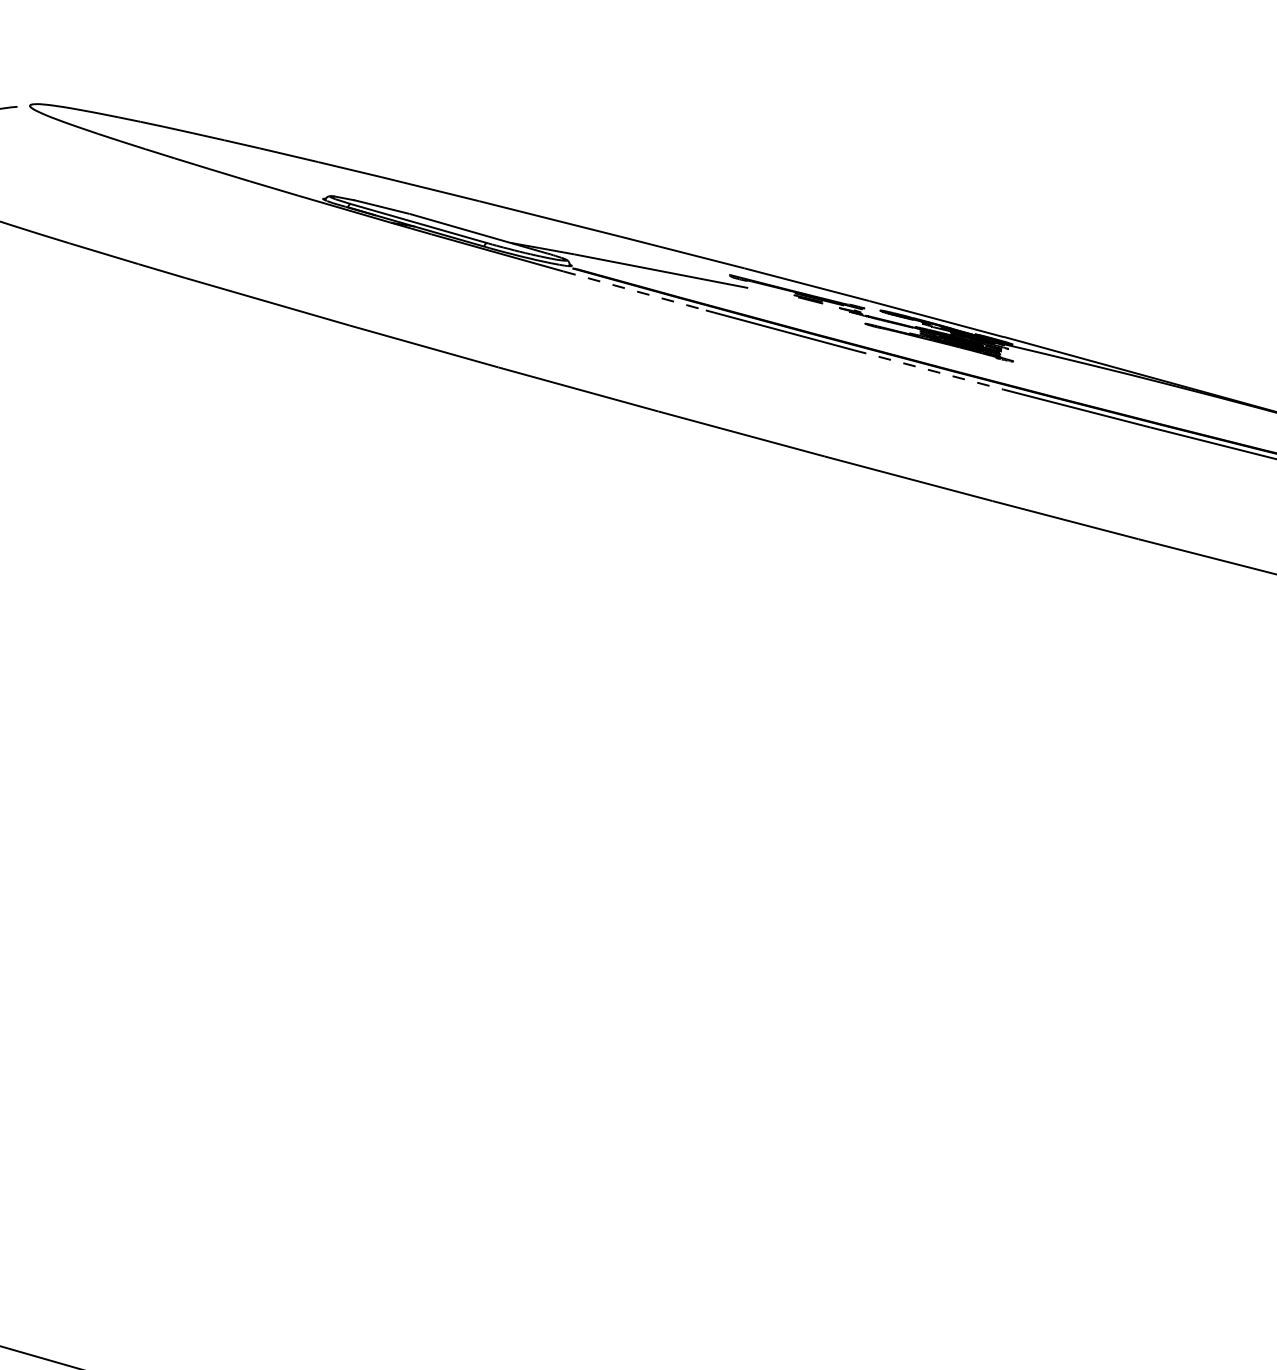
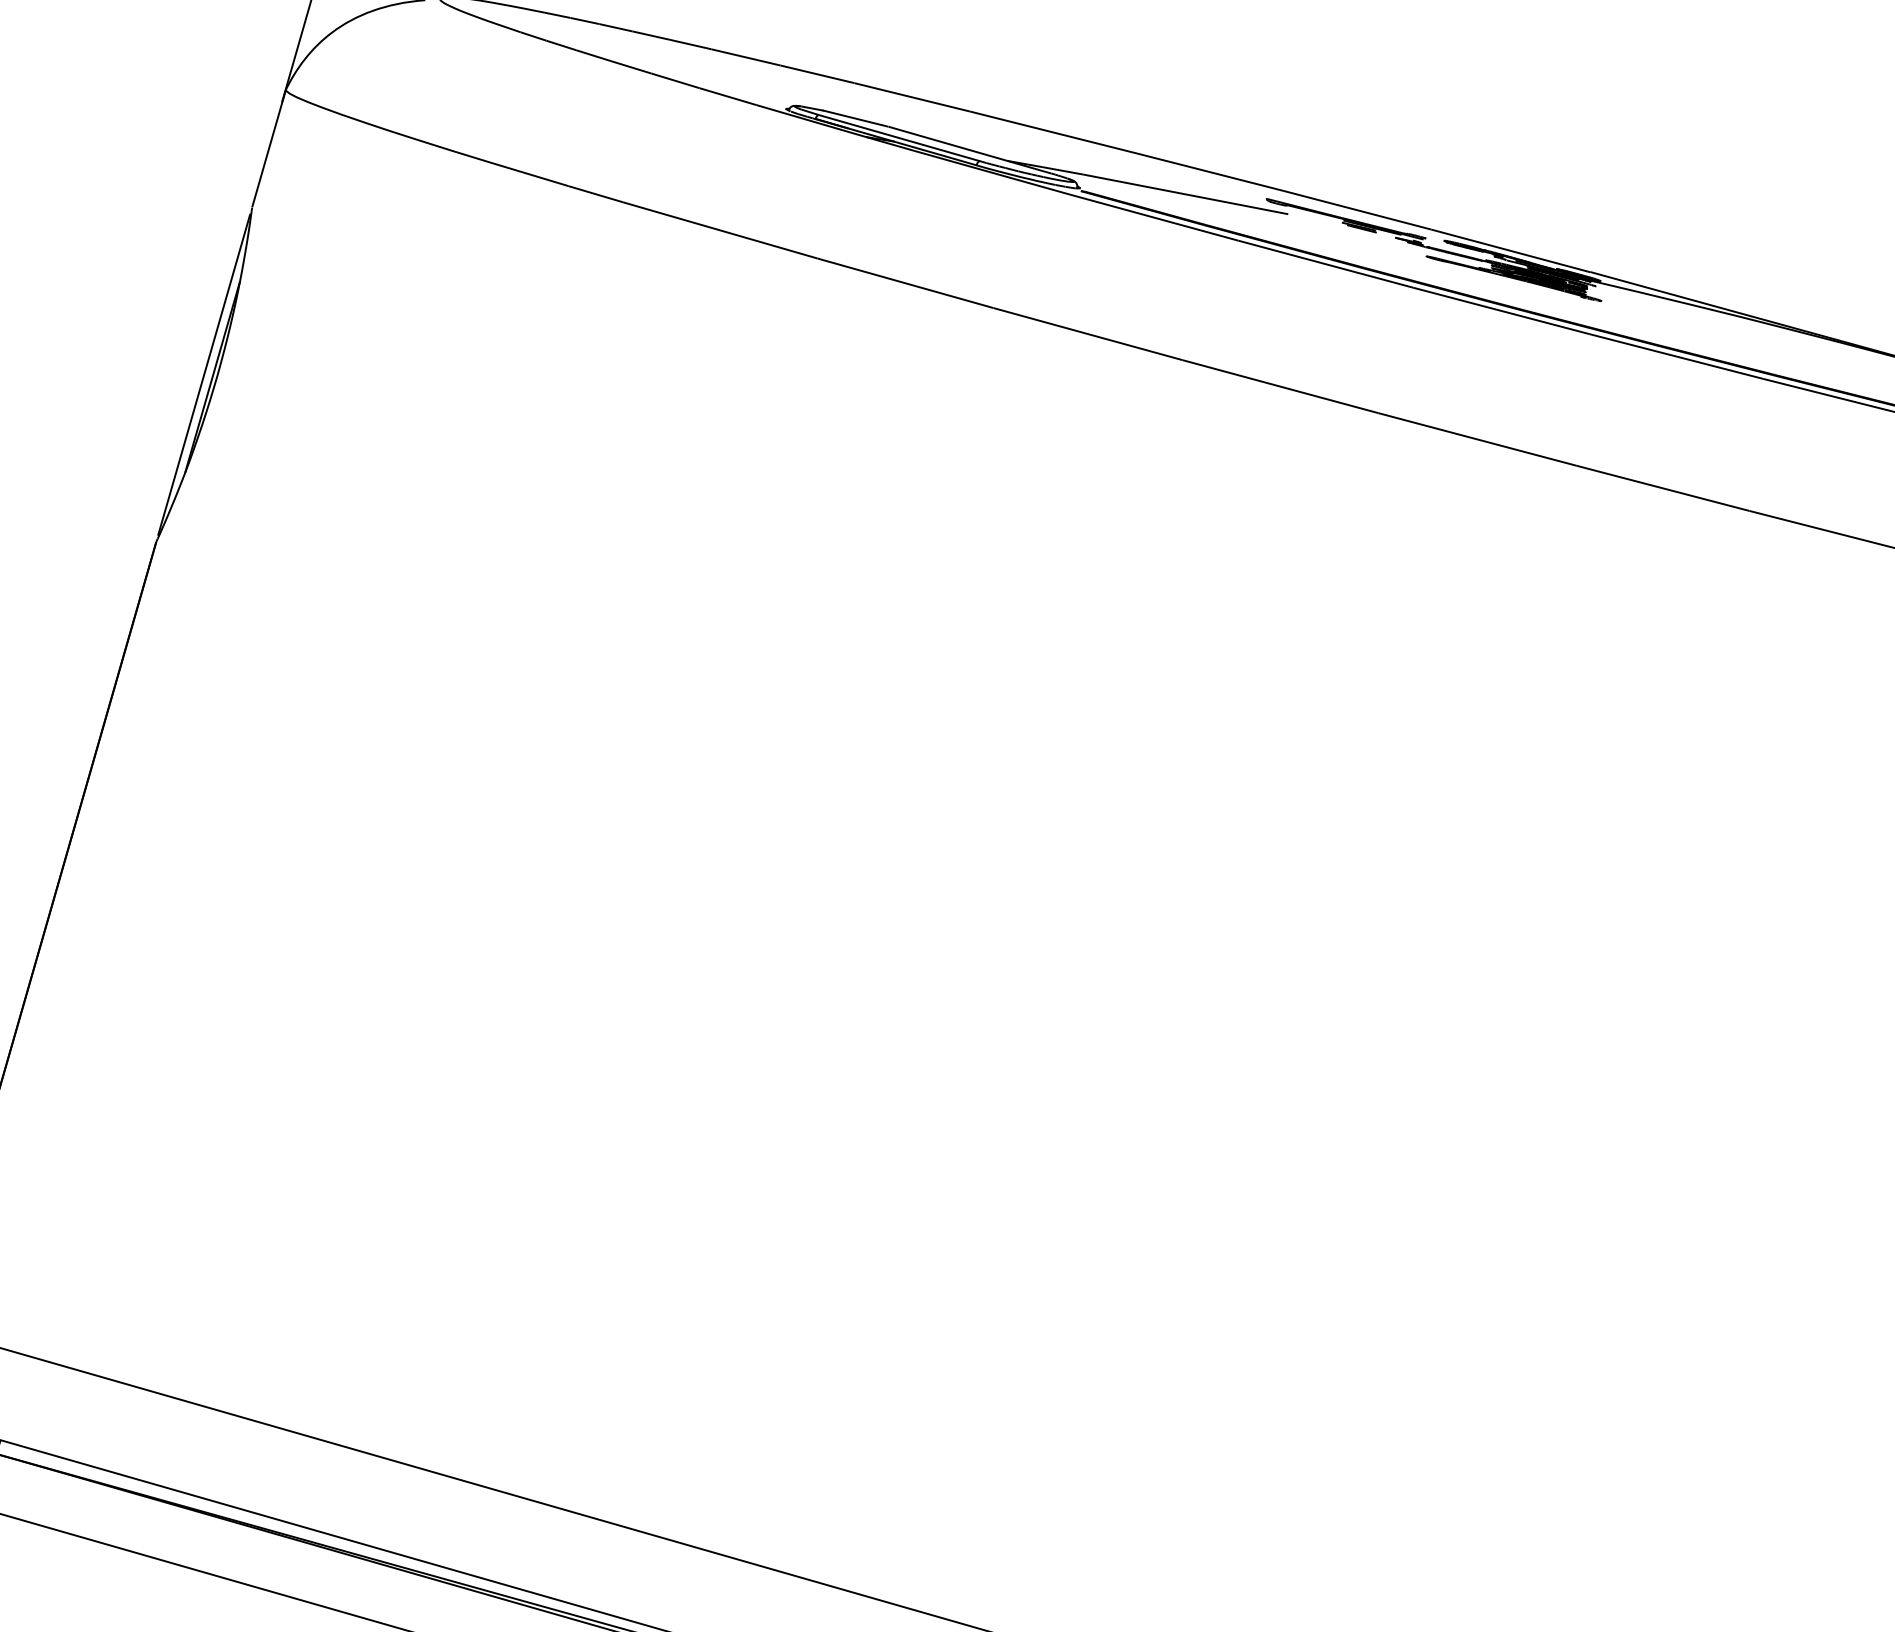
line: (634, 290) -> (1154, 217), dashed -> solid
line: (929, 370) -> (1502, 311), dashed -> solid

